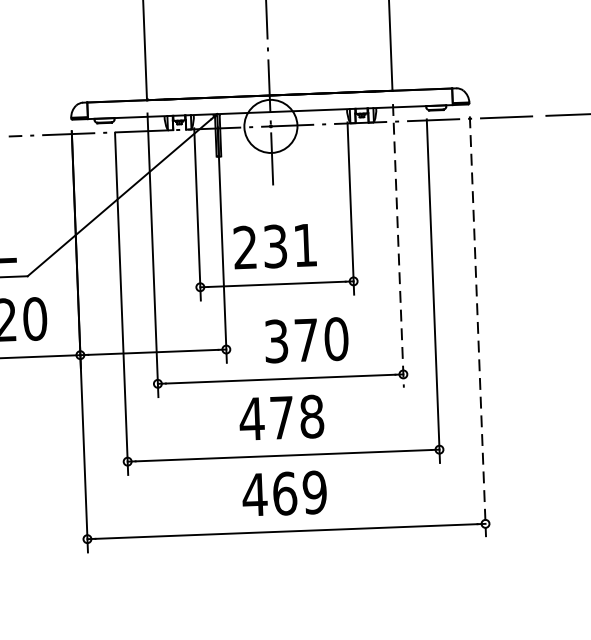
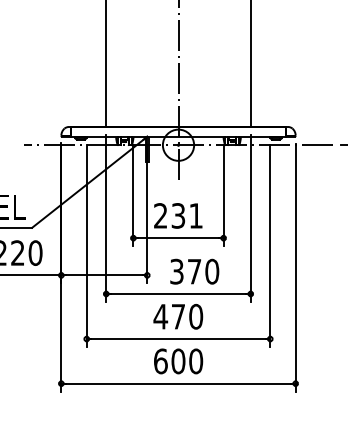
line: (397, 246) -> (250, 218), dashed -> solid
line: (477, 326) -> (295, 267), dashed -> solid
text: (312, 416) -> (196, 316), 478 -> 470
text: (285, 493) -> (178, 361), 469 -> 600

